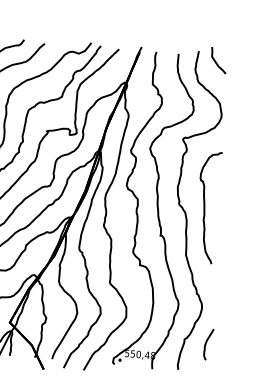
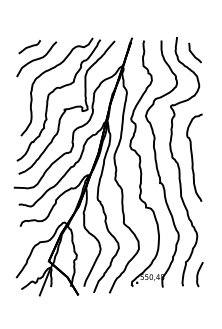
curve: (216, 61) -> (193, 53), moved
curve: (206, 344) -> (198, 274), moved

